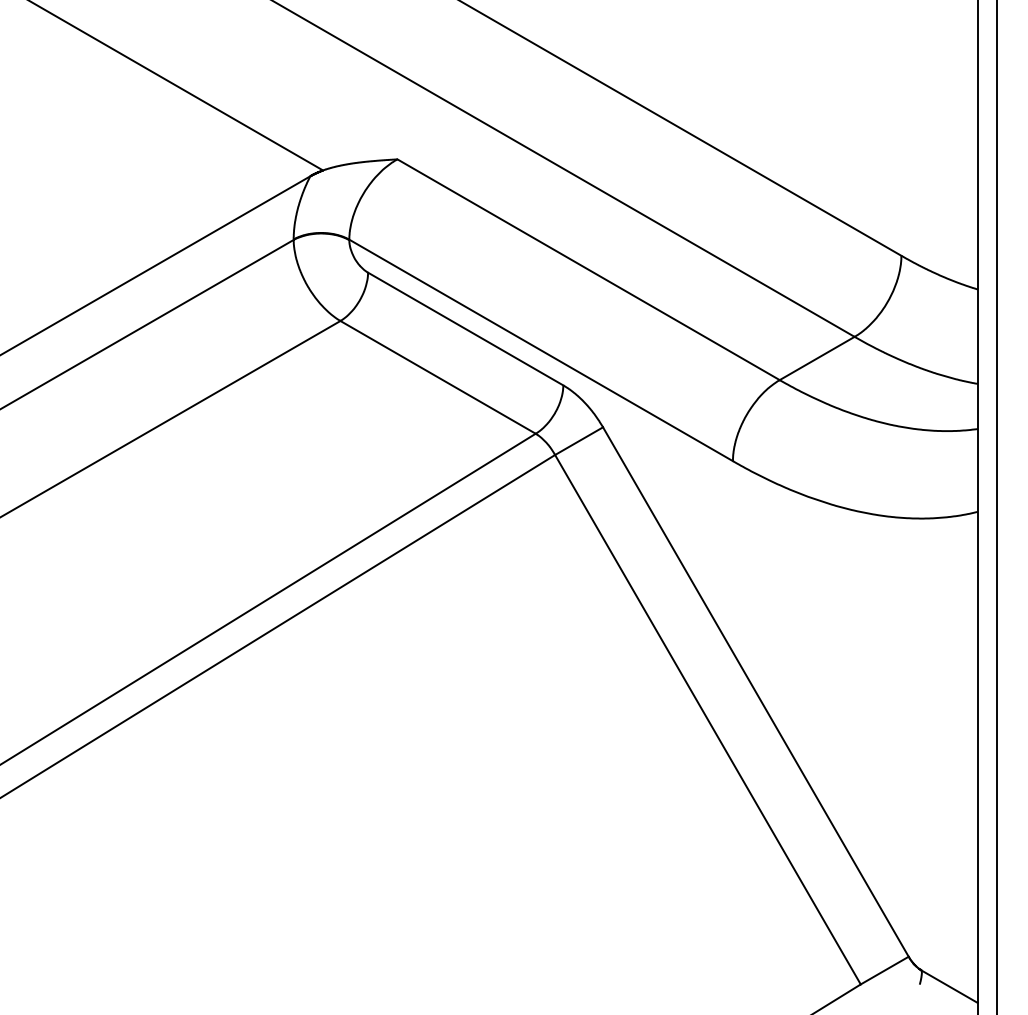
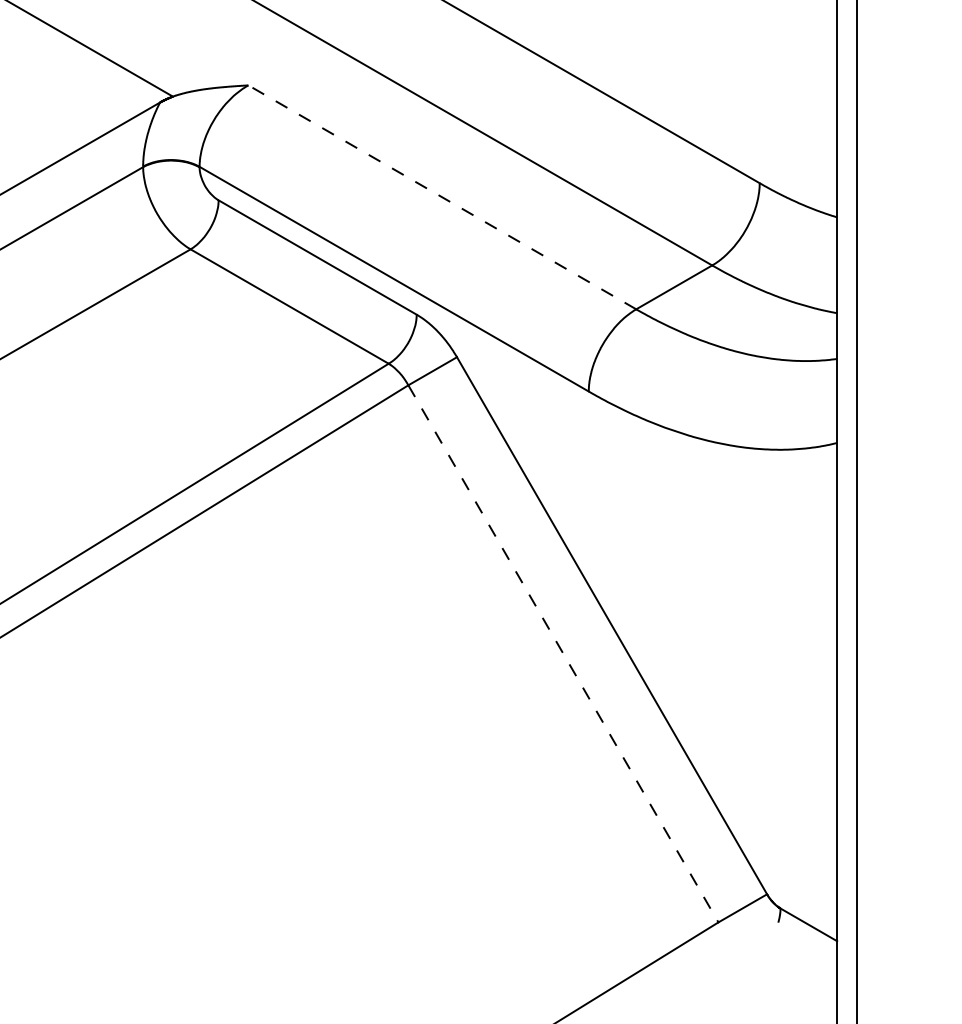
line: (588, 269) -> (442, 197), solid -> dashed
line: (707, 719) -> (562, 653), solid -> dashed

